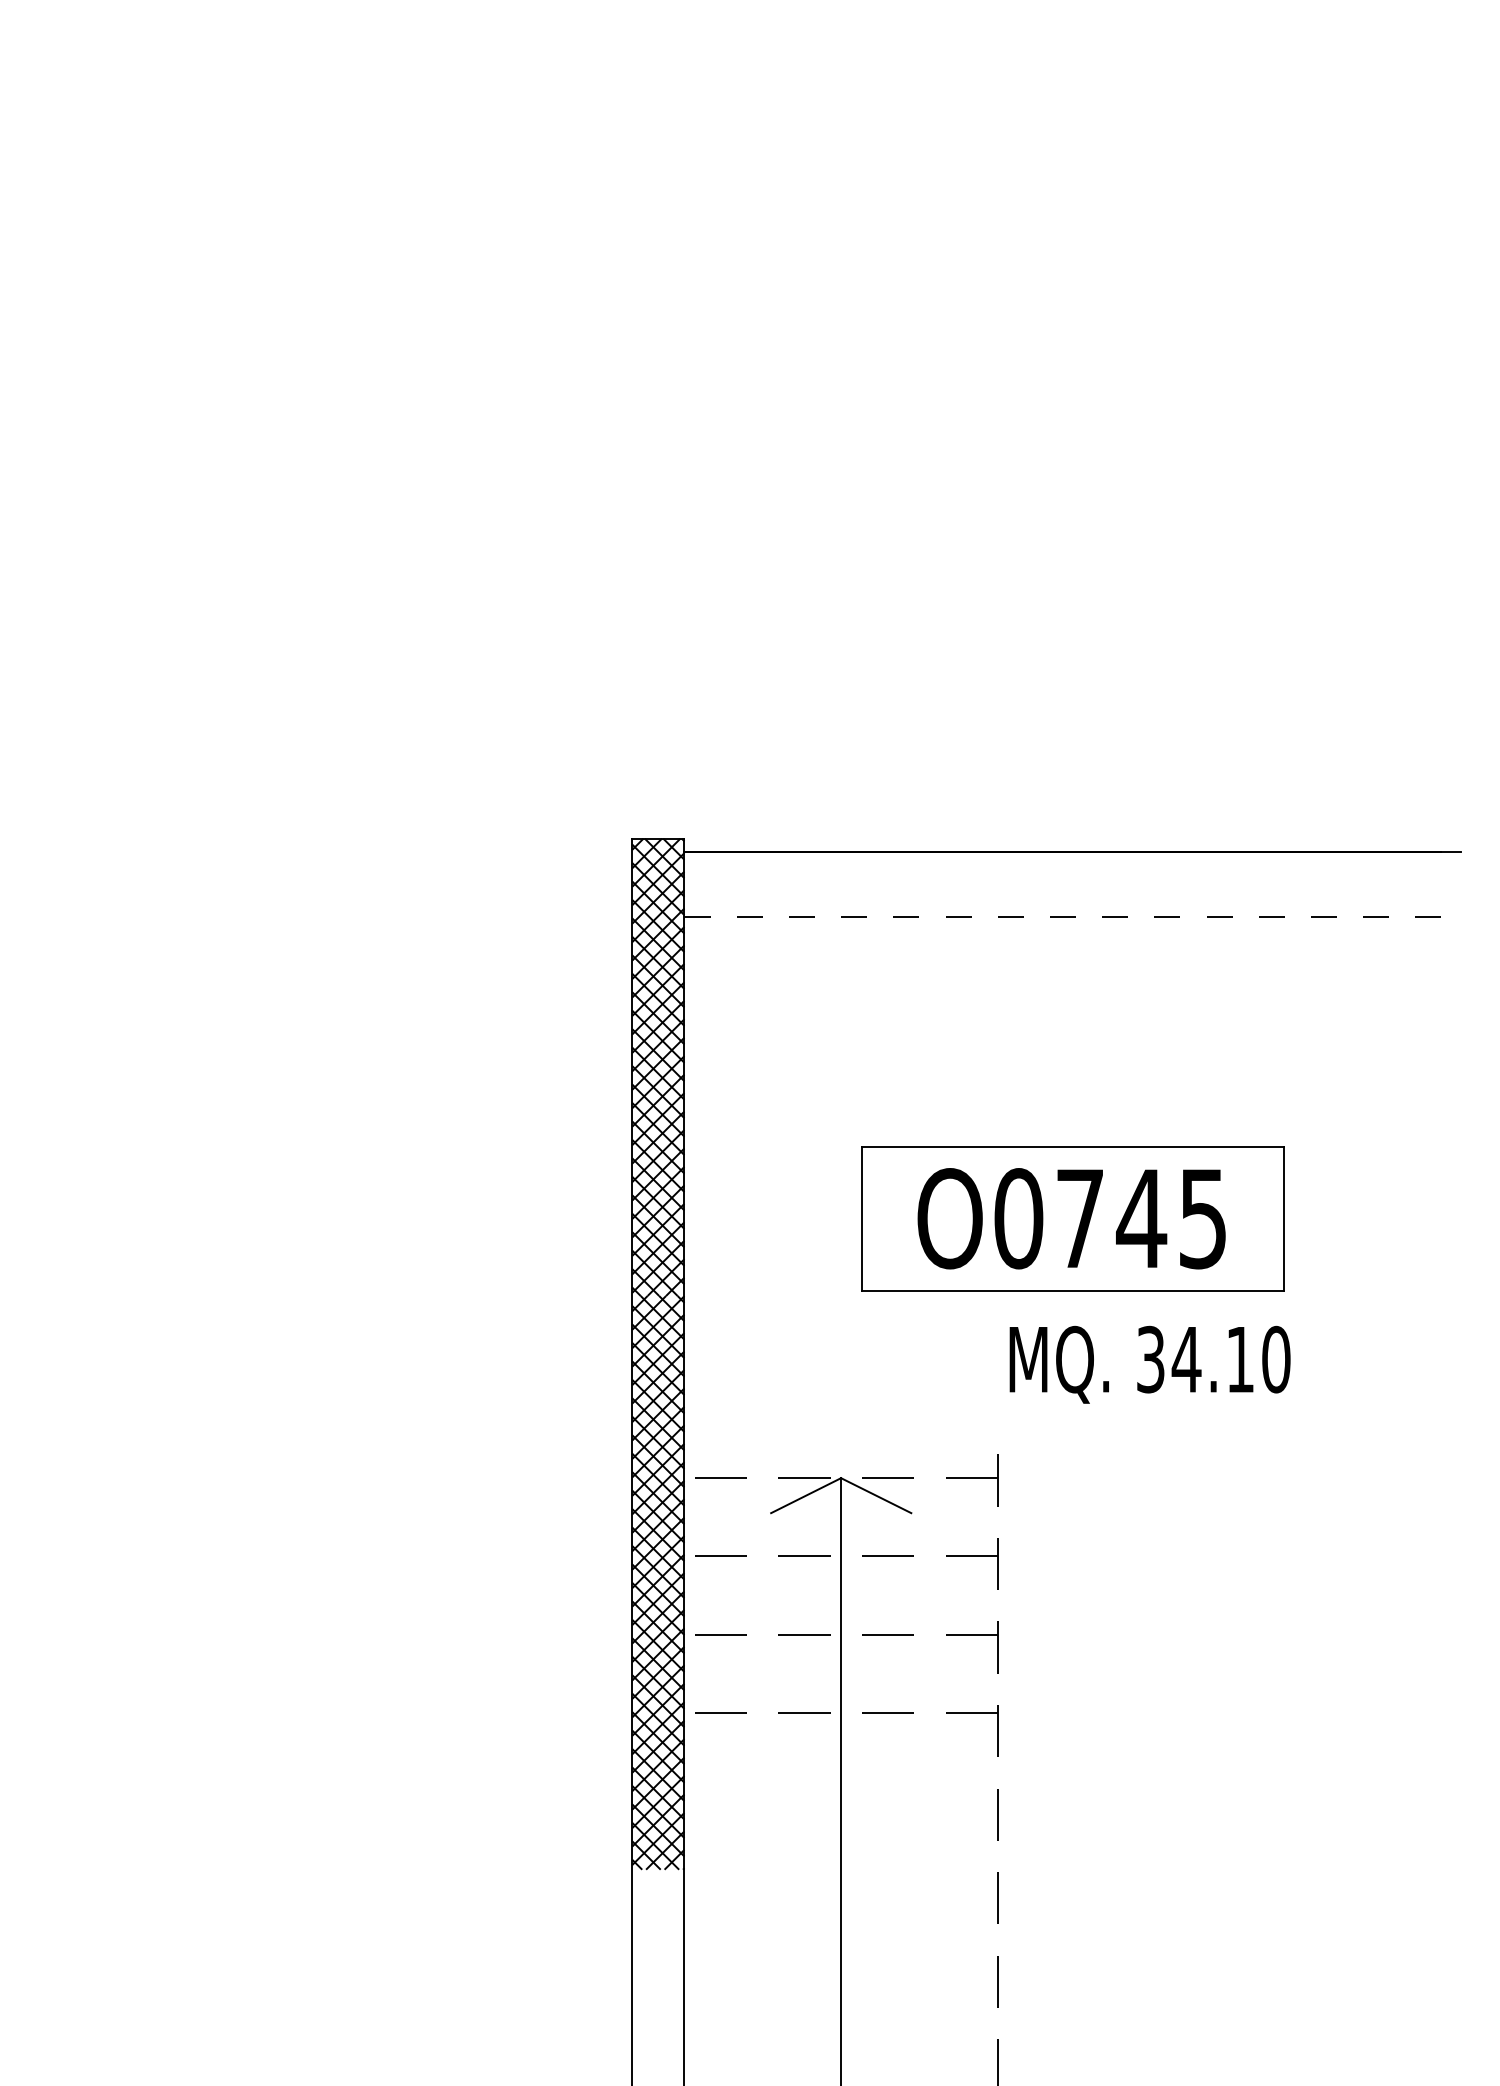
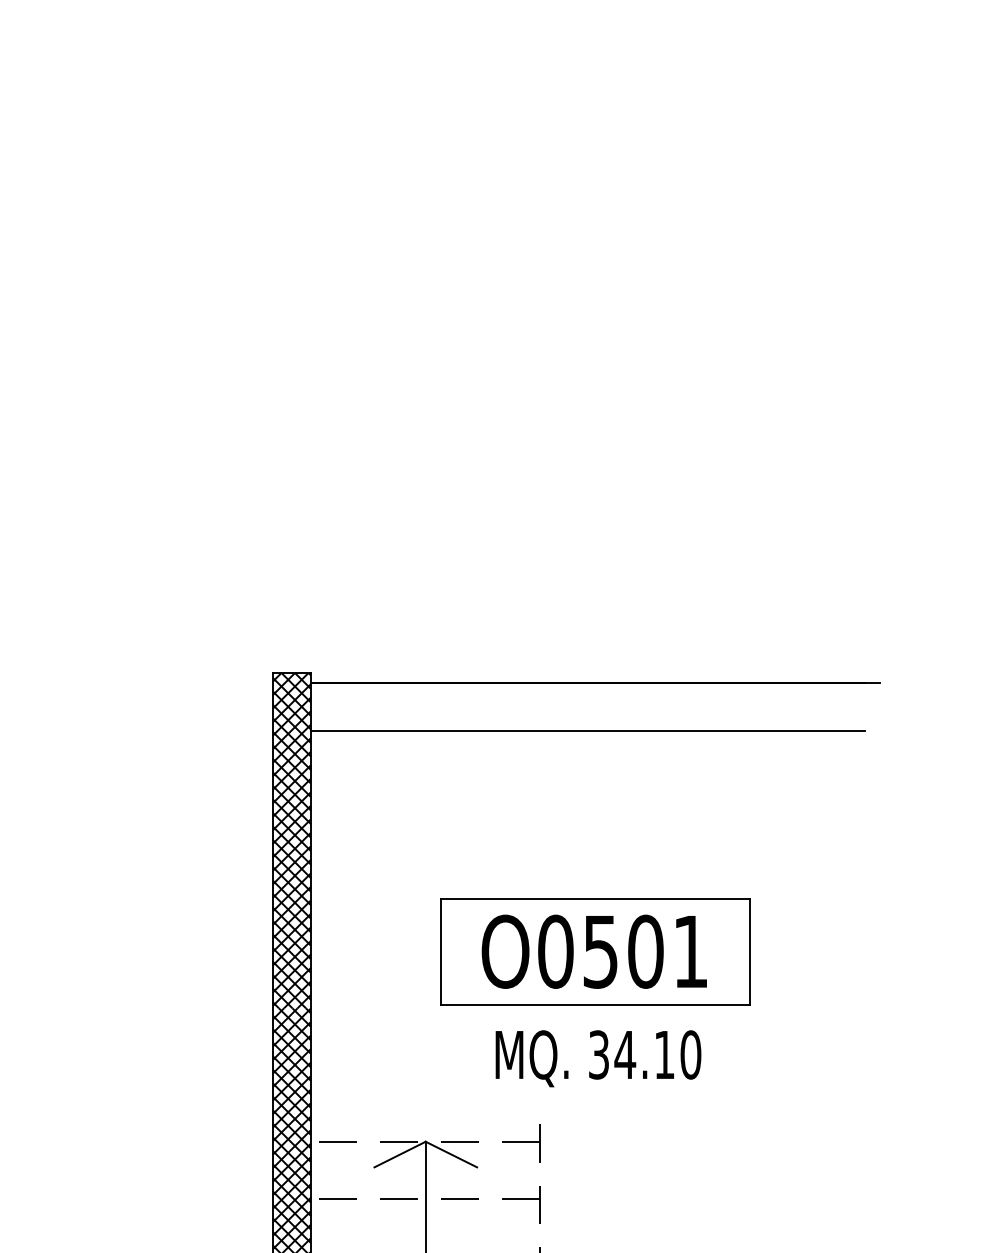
line: (1062, 916) -> (587, 730), dashed -> solid
text: (1141, 1218) -> (645, 951), O0745 -> O0501
text: (1149, 1364) -> (598, 1058), moved

